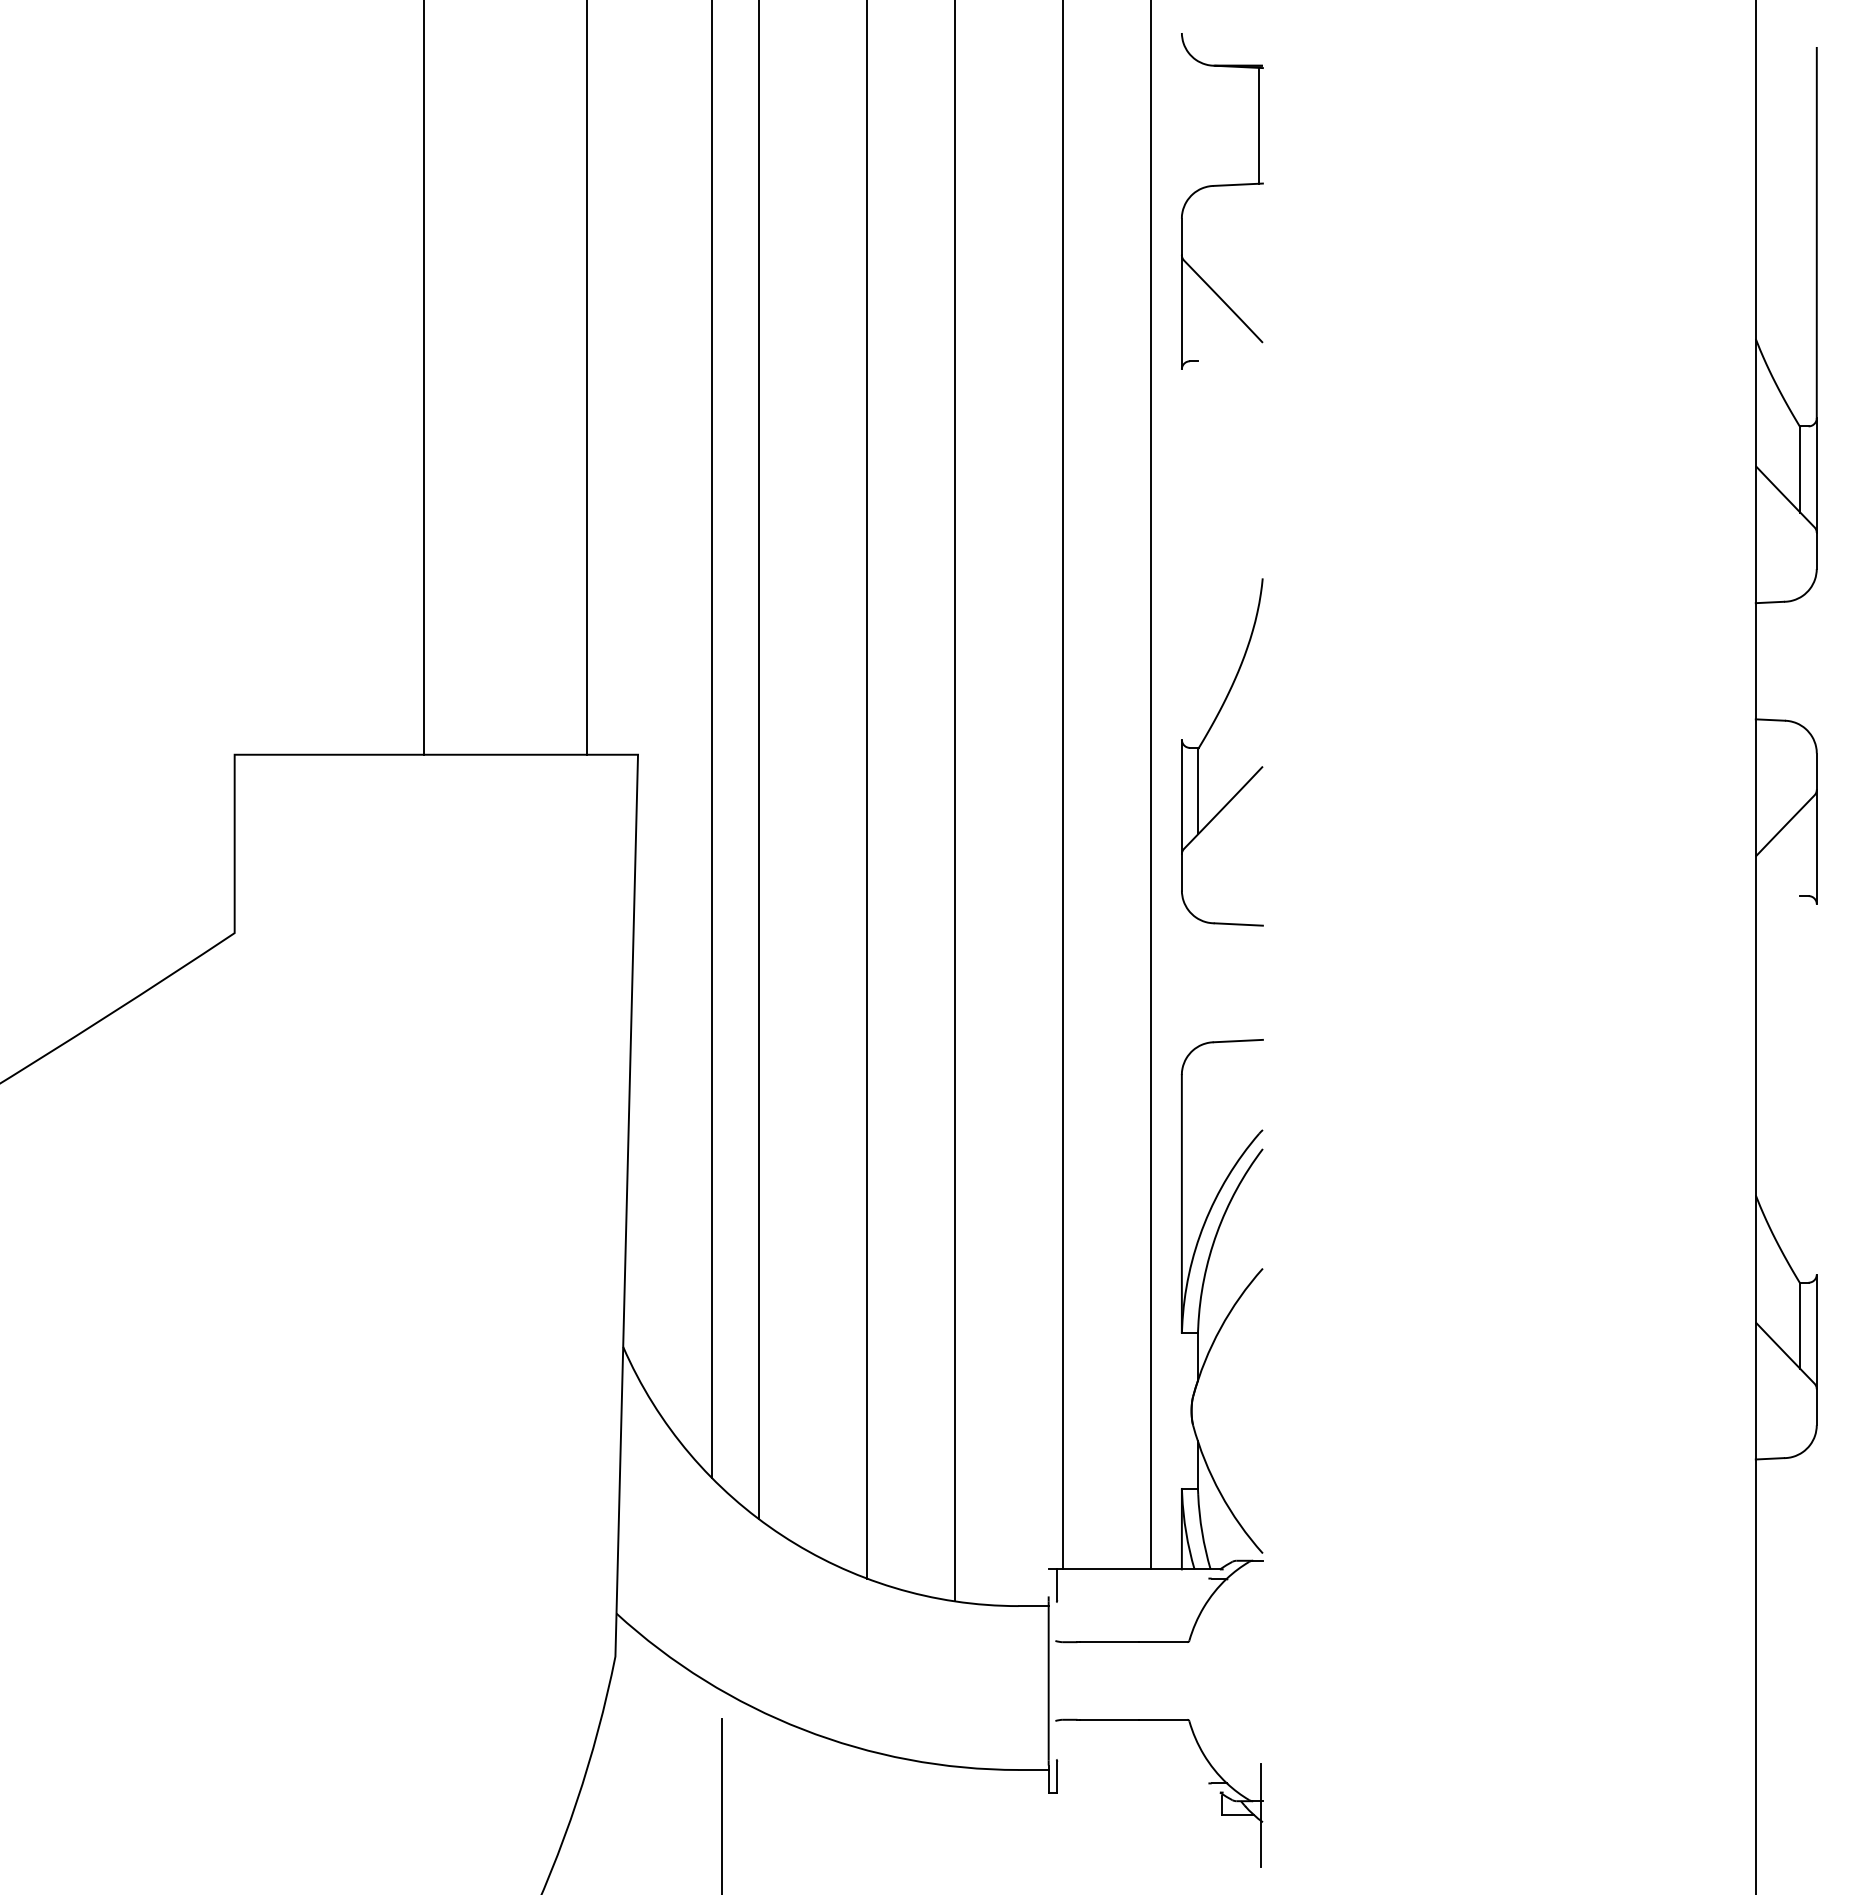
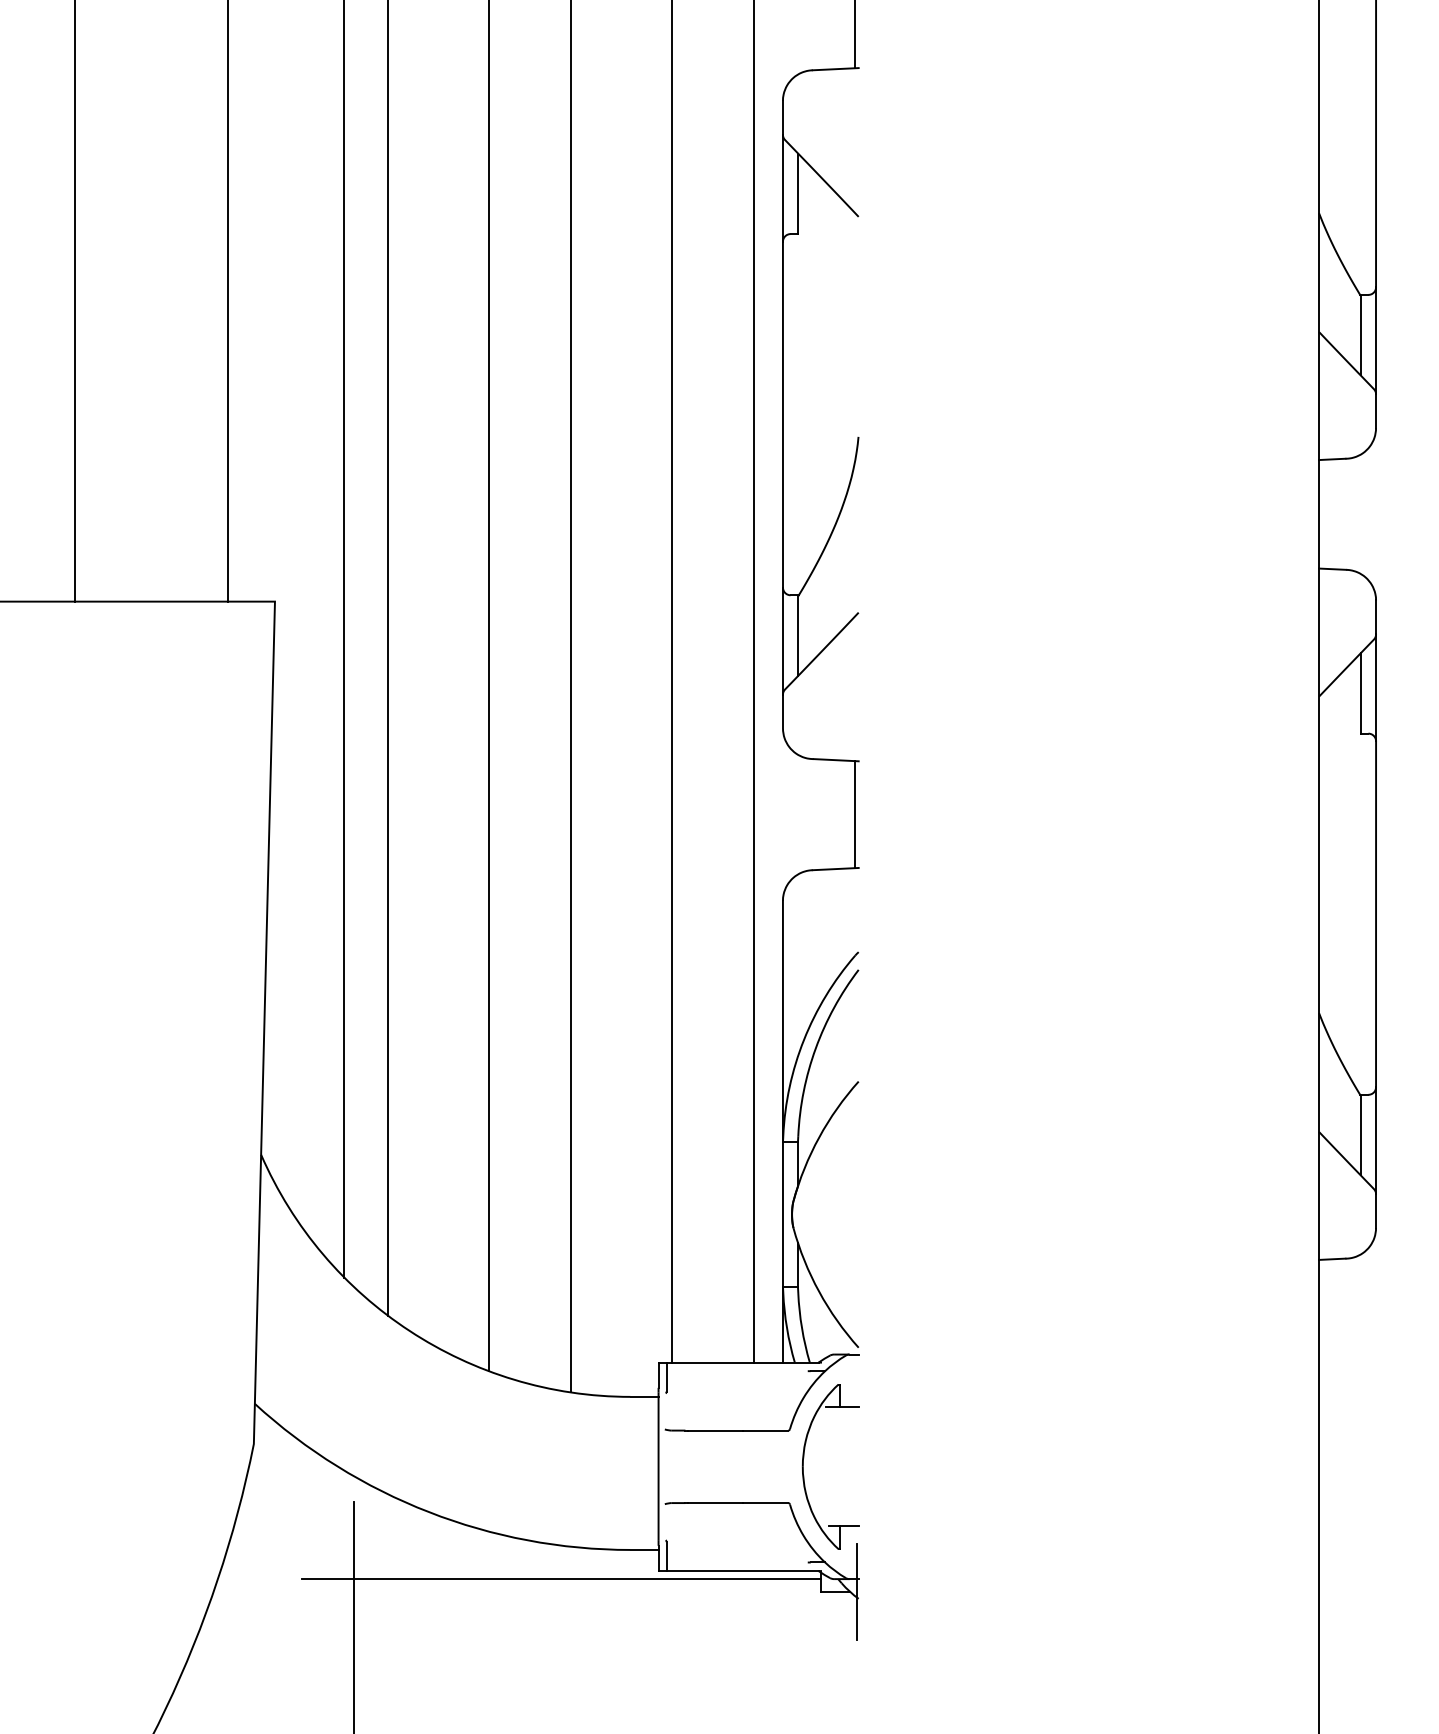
line: (1198, 318) -> (798, 194), added
line: (1181, 554) -> (782, 414), added
line: (1800, 852) -> (1360, 692), added
line: (1258, 982) -> (854, 814), added
line: (1816, 1089) -> (1375, 914), added
line: (1181, 1410) -> (782, 1214), added
line: (1048, 1582) -> (658, 1374), added
part: (1204, 1676) -> (804, 1462), added
line: (1138, 1792) -> (742, 1570), added
line: (944, 1801) -> (561, 1579), added

